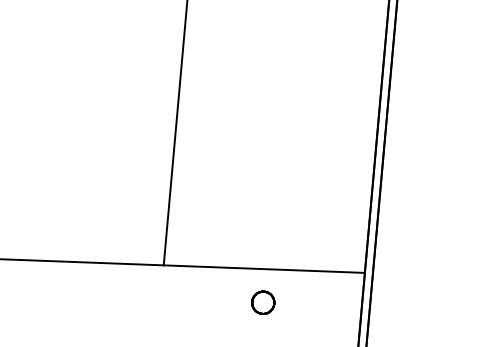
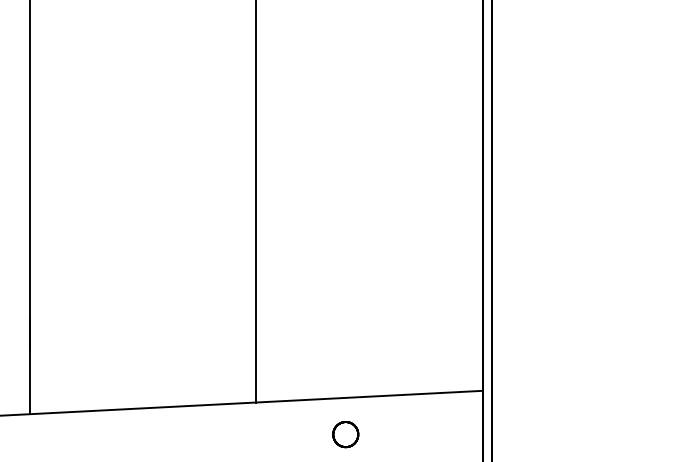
part: (263, 302) -> (345, 434), moved

